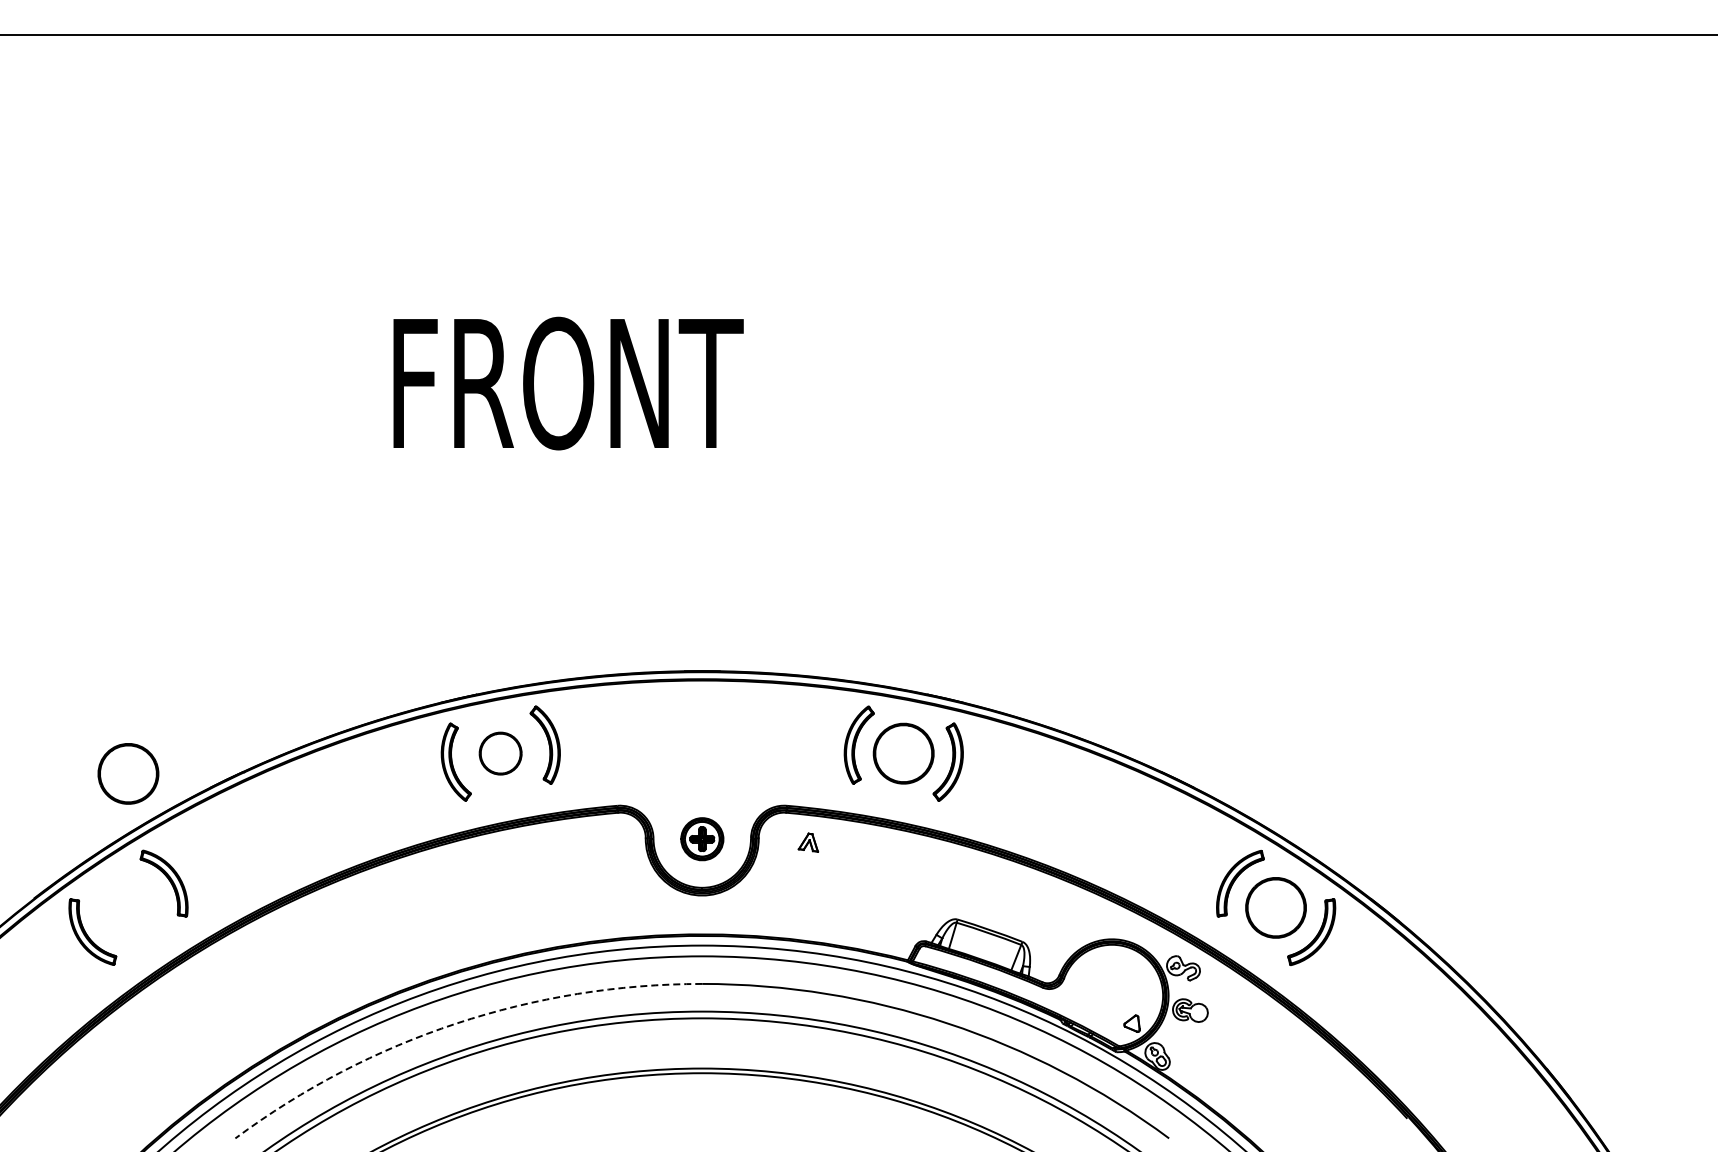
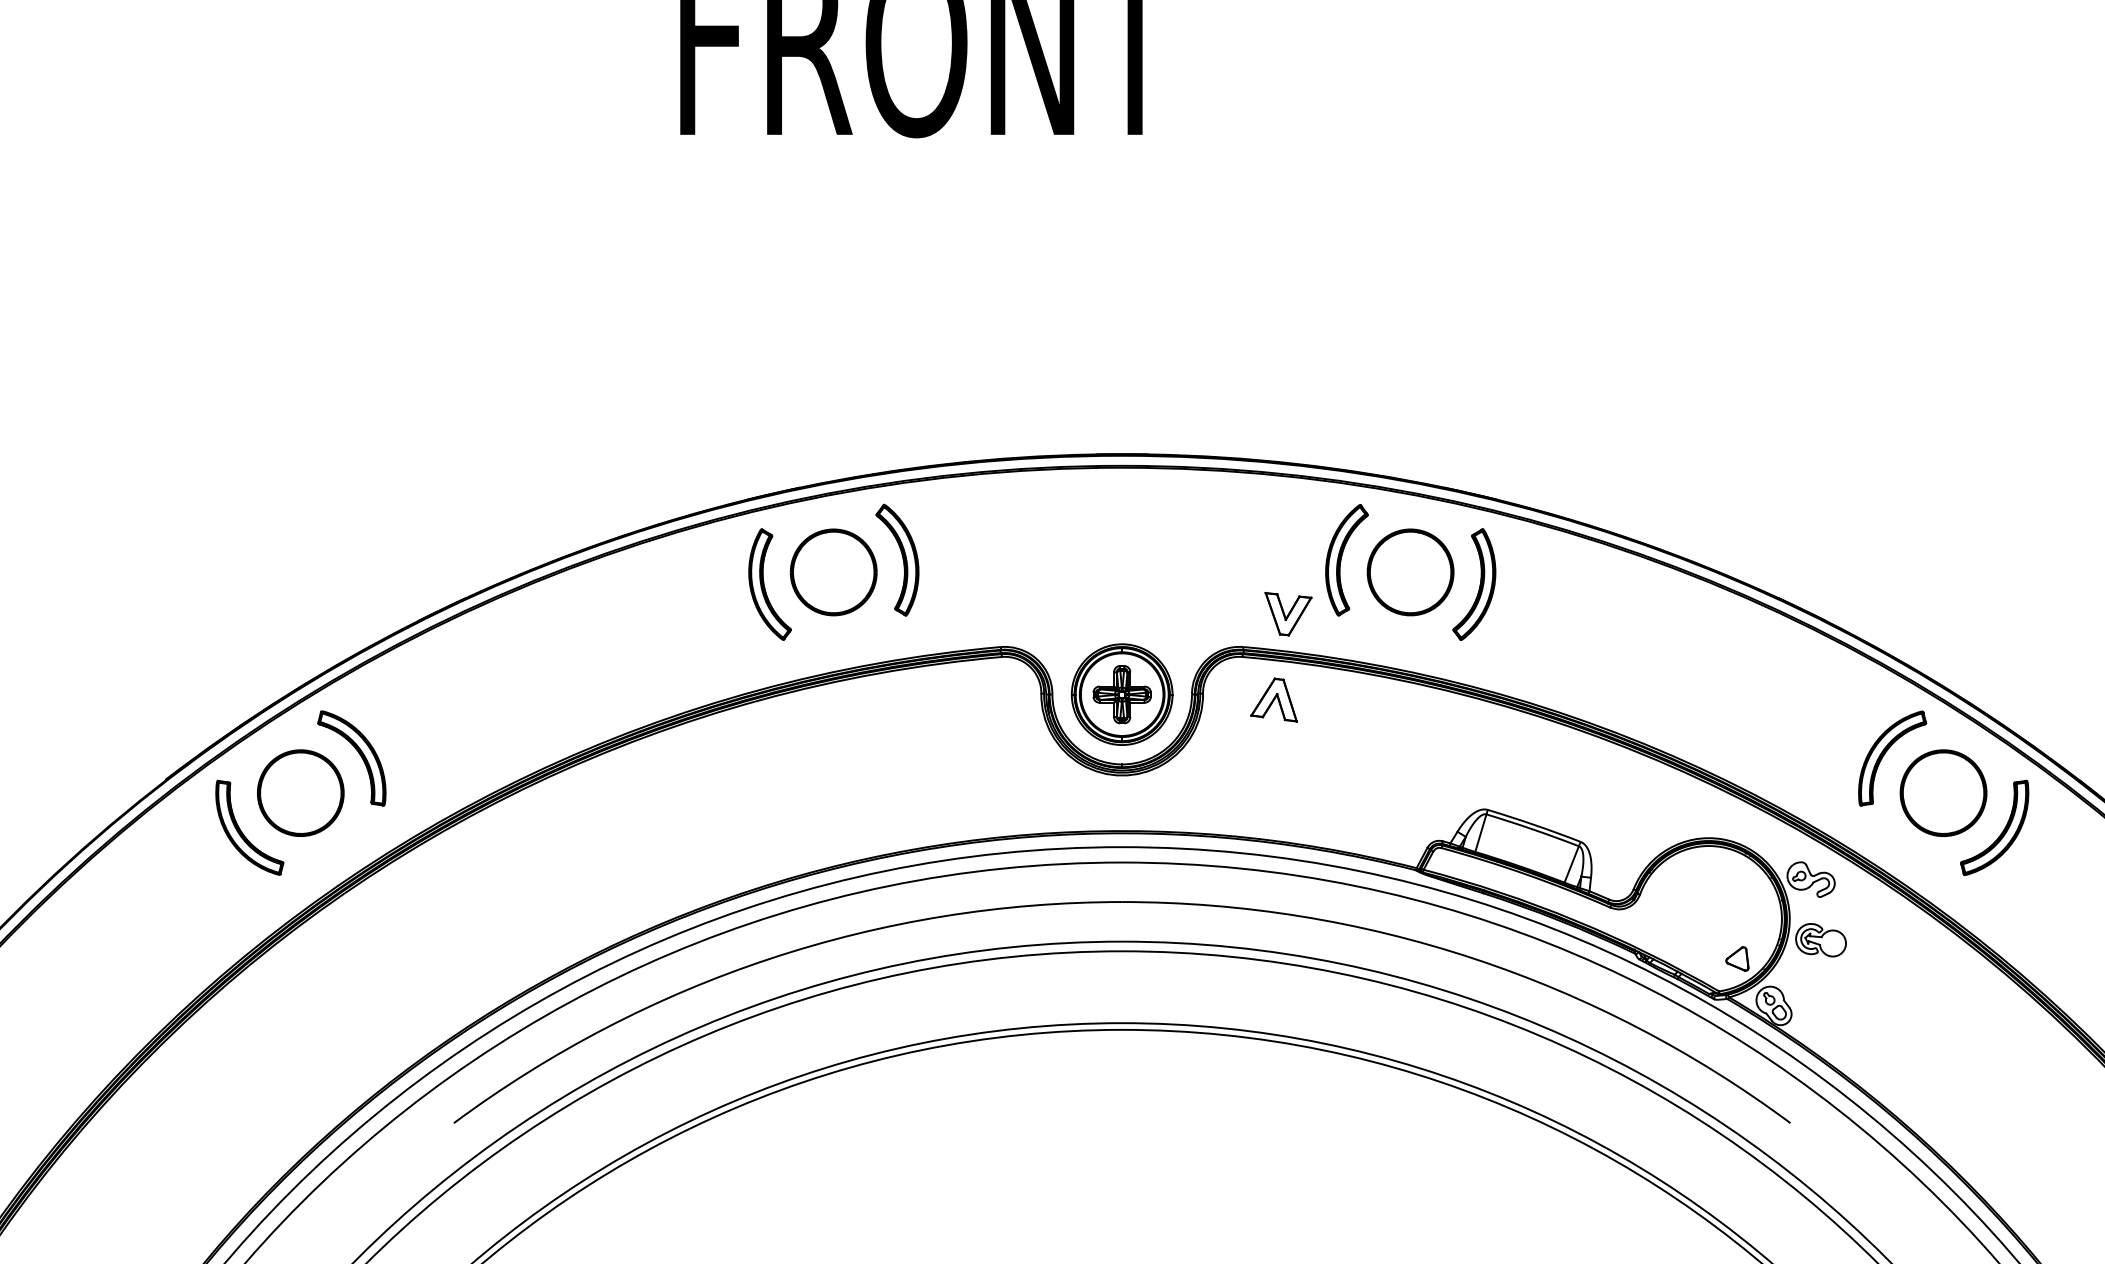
part: (500, 753) -> (833, 572), size x1.43
part: (128, 773) -> (300, 792), moved
part: (818, 782) -> (1288, 613), added
part: (702, 839) -> (1122, 695), size x1.67
part: (808, 842) -> (1274, 699), size x1.67
arc: (456, 1023) -> (770, 958), dashed -> solid

